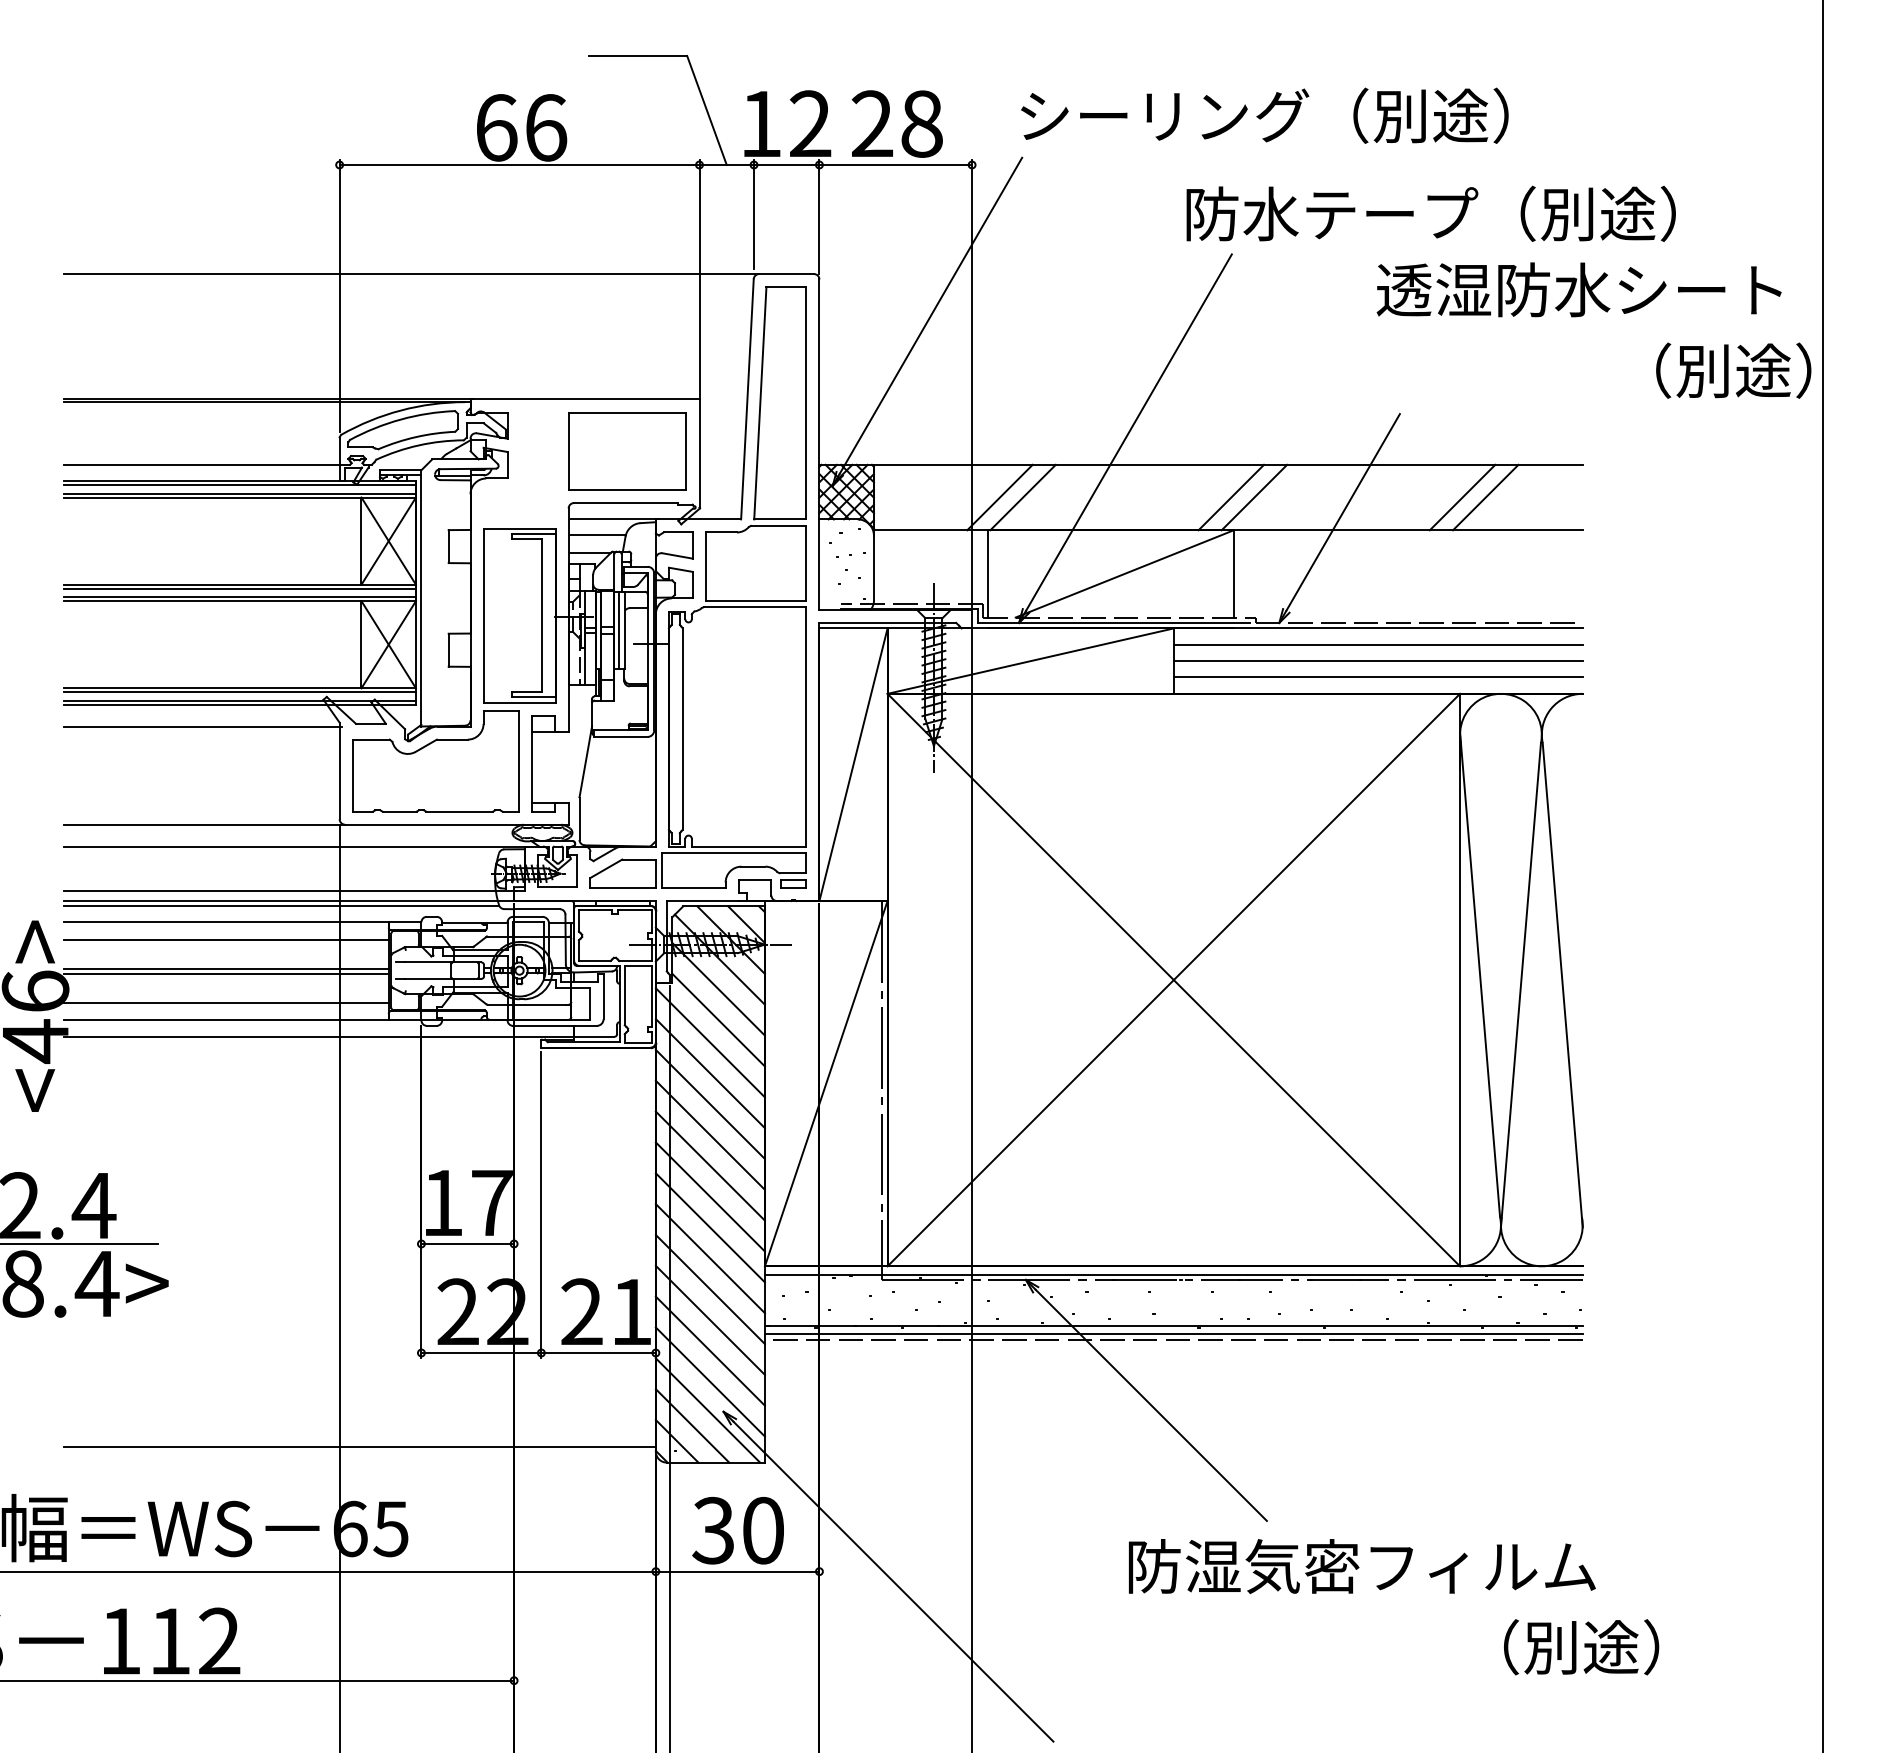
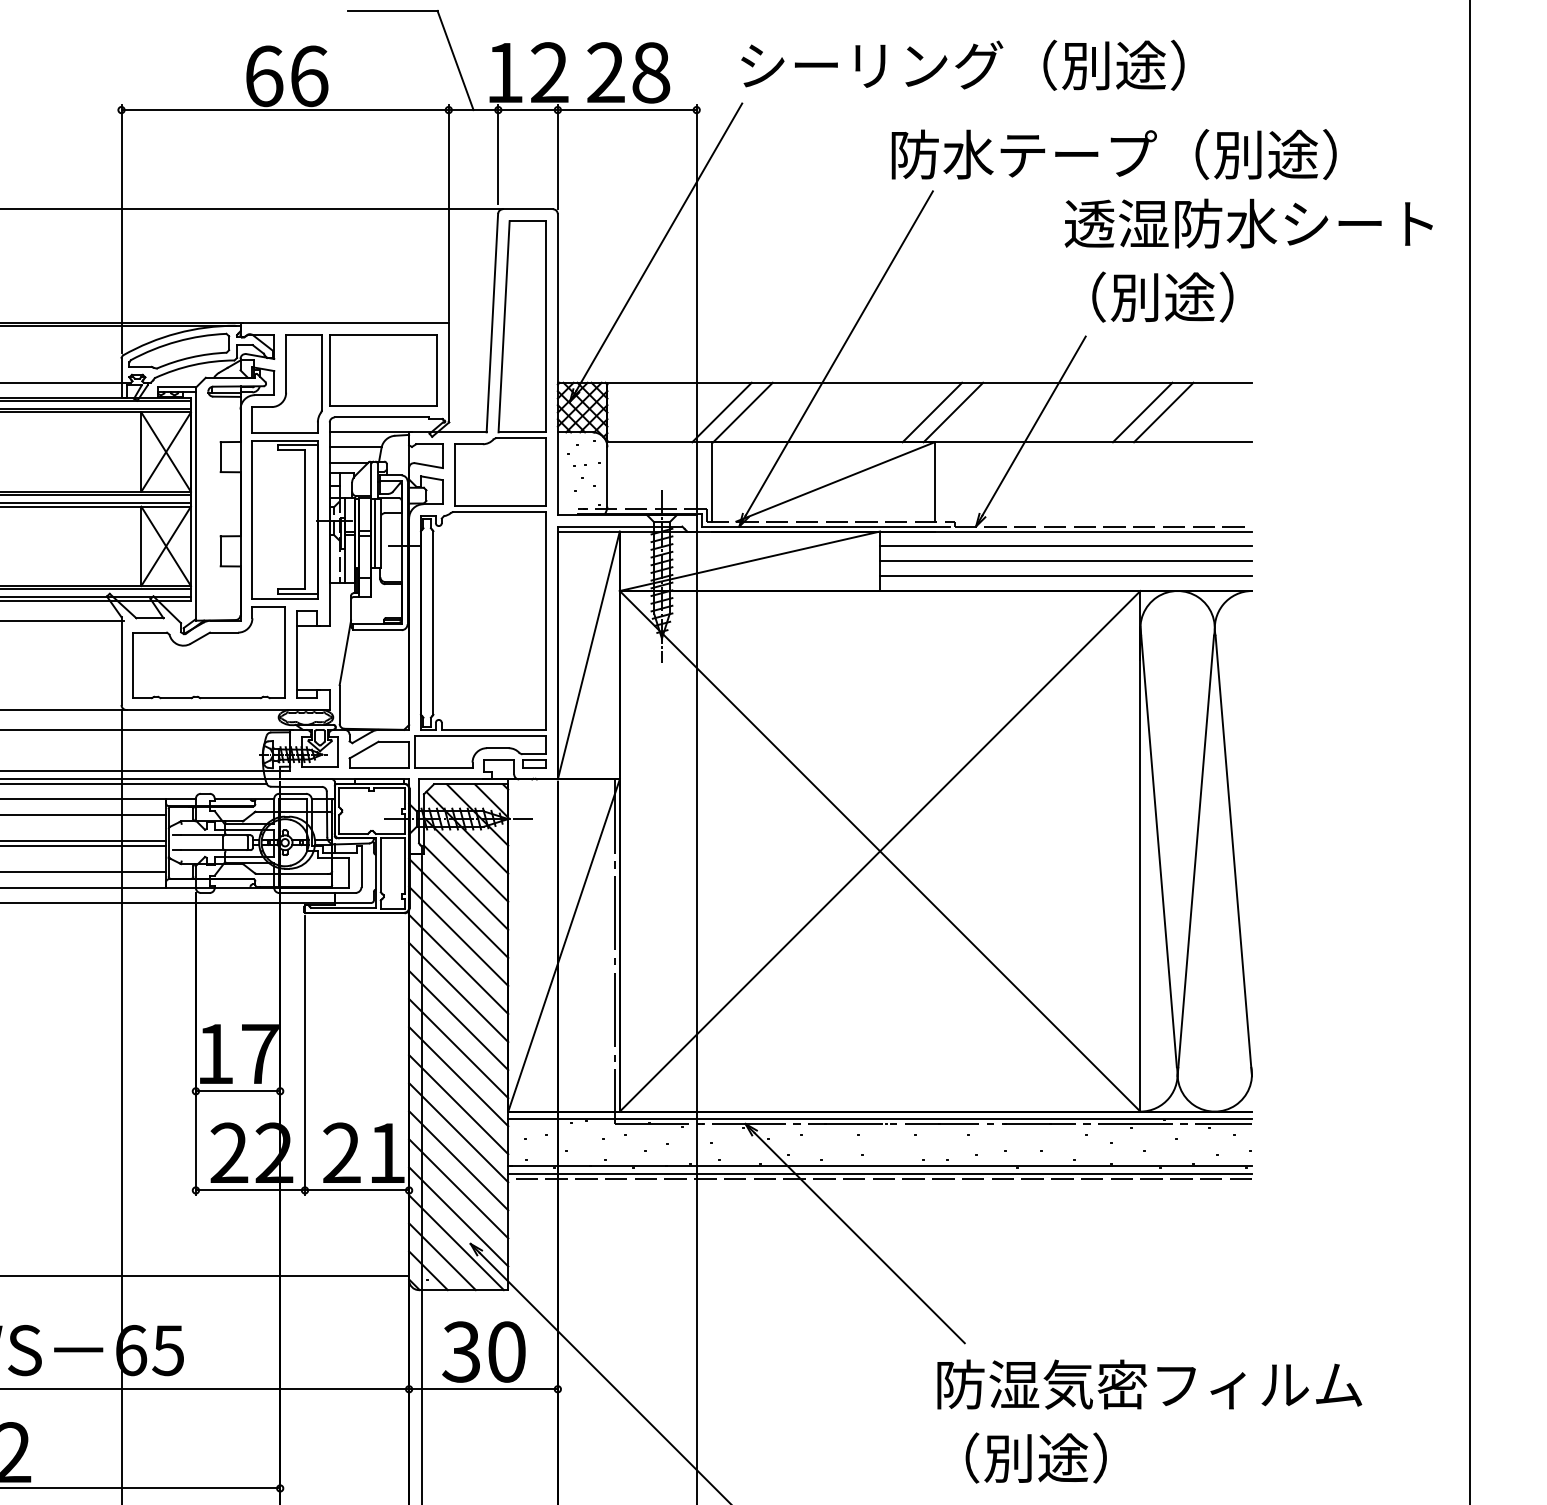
text: (1733, 370) -> (1162, 296), moved
part: (521, 466) -> (286, 384), added
text: (1362, 1566) -> (1149, 1384), moved
text: (1581, 1647) -> (1036, 1458), moved

